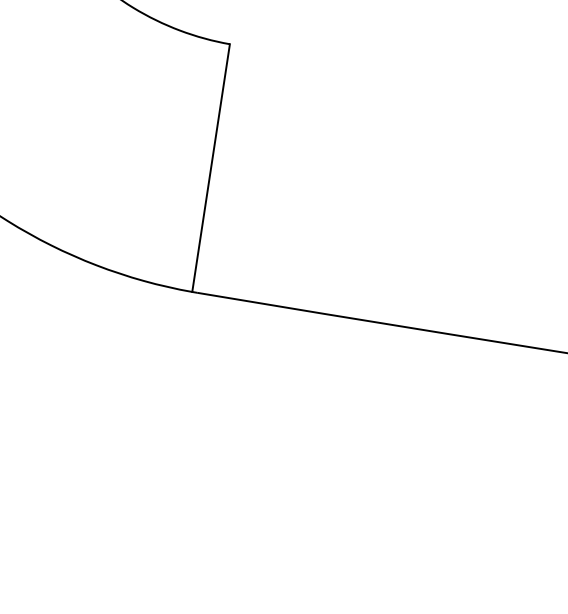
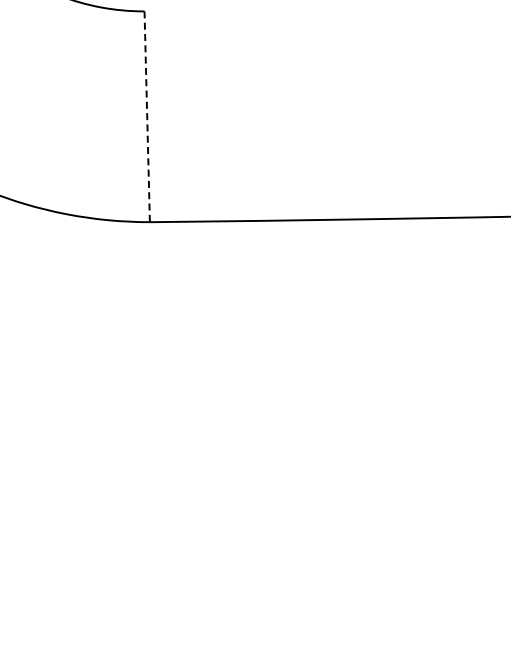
line: (211, 168) -> (147, 117), solid -> dashed

